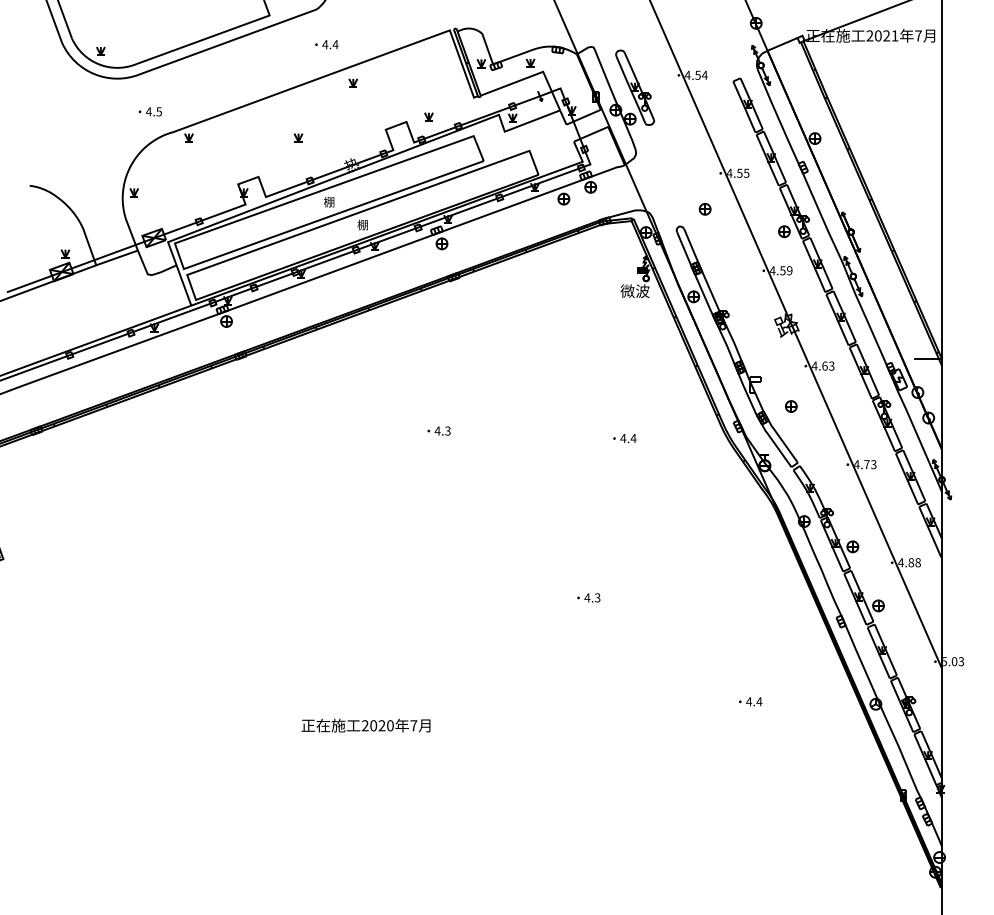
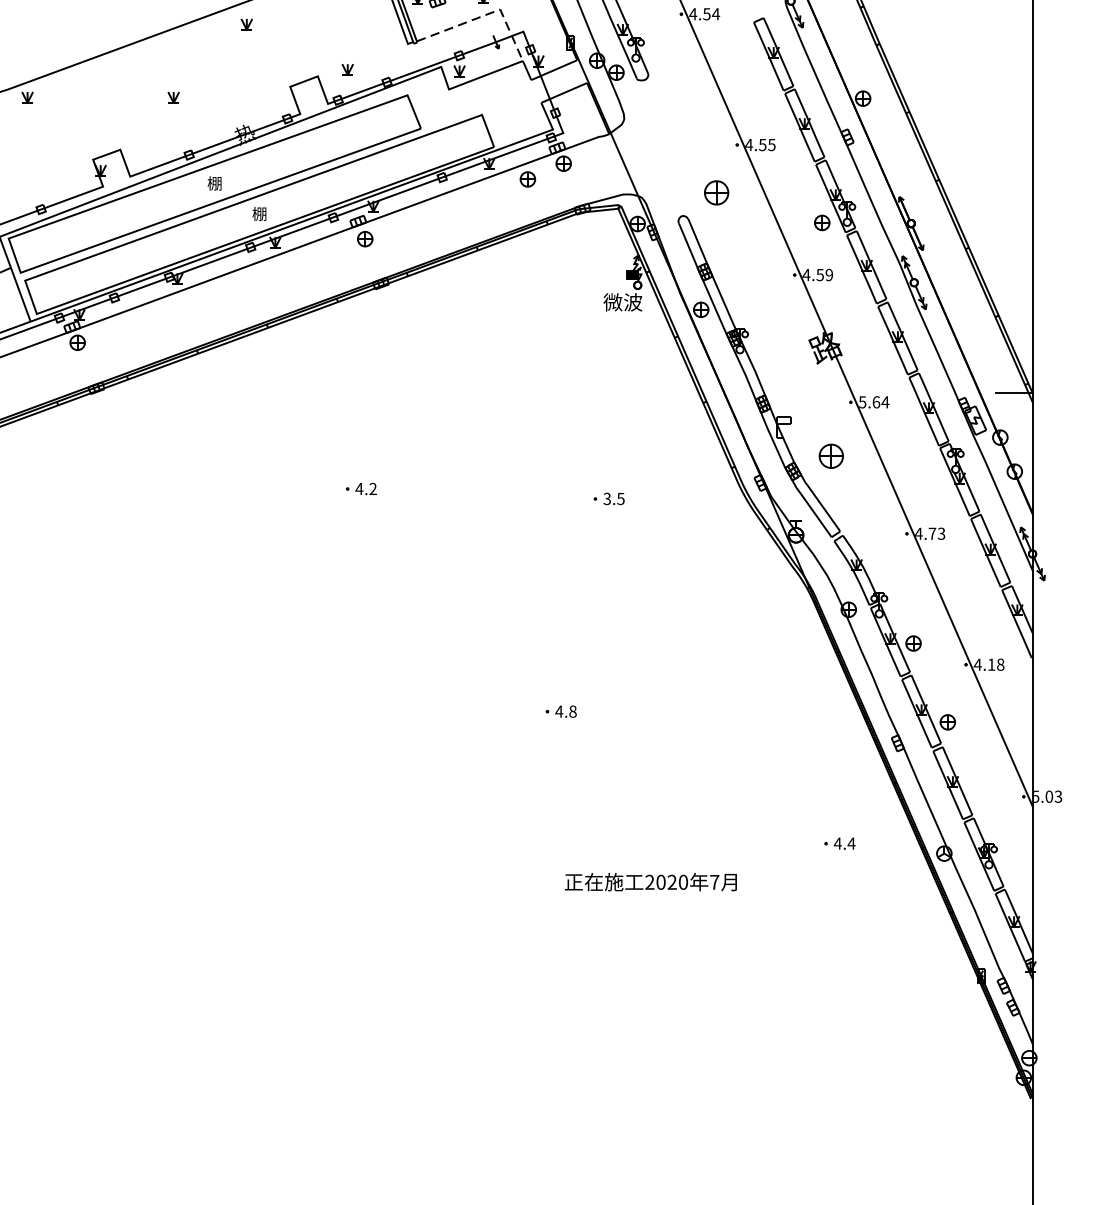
line: (532, 75) -> (486, 14), solid -> dashed
part: (704, 209) -> (715, 193), size x1.6
text: (822, 365) -> (873, 401), 4.63 -> 5.64
part: (791, 406) -> (831, 456), size x1.6
text: (447, 431) -> (372, 489), 4.3 -> 4.2
text: (628, 438) -> (614, 498), 4.4 -> 3.5
text: (911, 562) -> (991, 664), 4.88 -> 4.18
text: (597, 597) -> (572, 711), 4.3 -> 4.8
text: (750, 701) -> (839, 843), moved
text: (365, 725) -> (650, 881), moved

